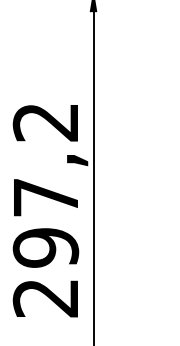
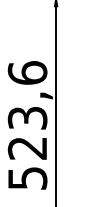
text: (45, 209) -> (27, 125), 297,2 -> 523,6

